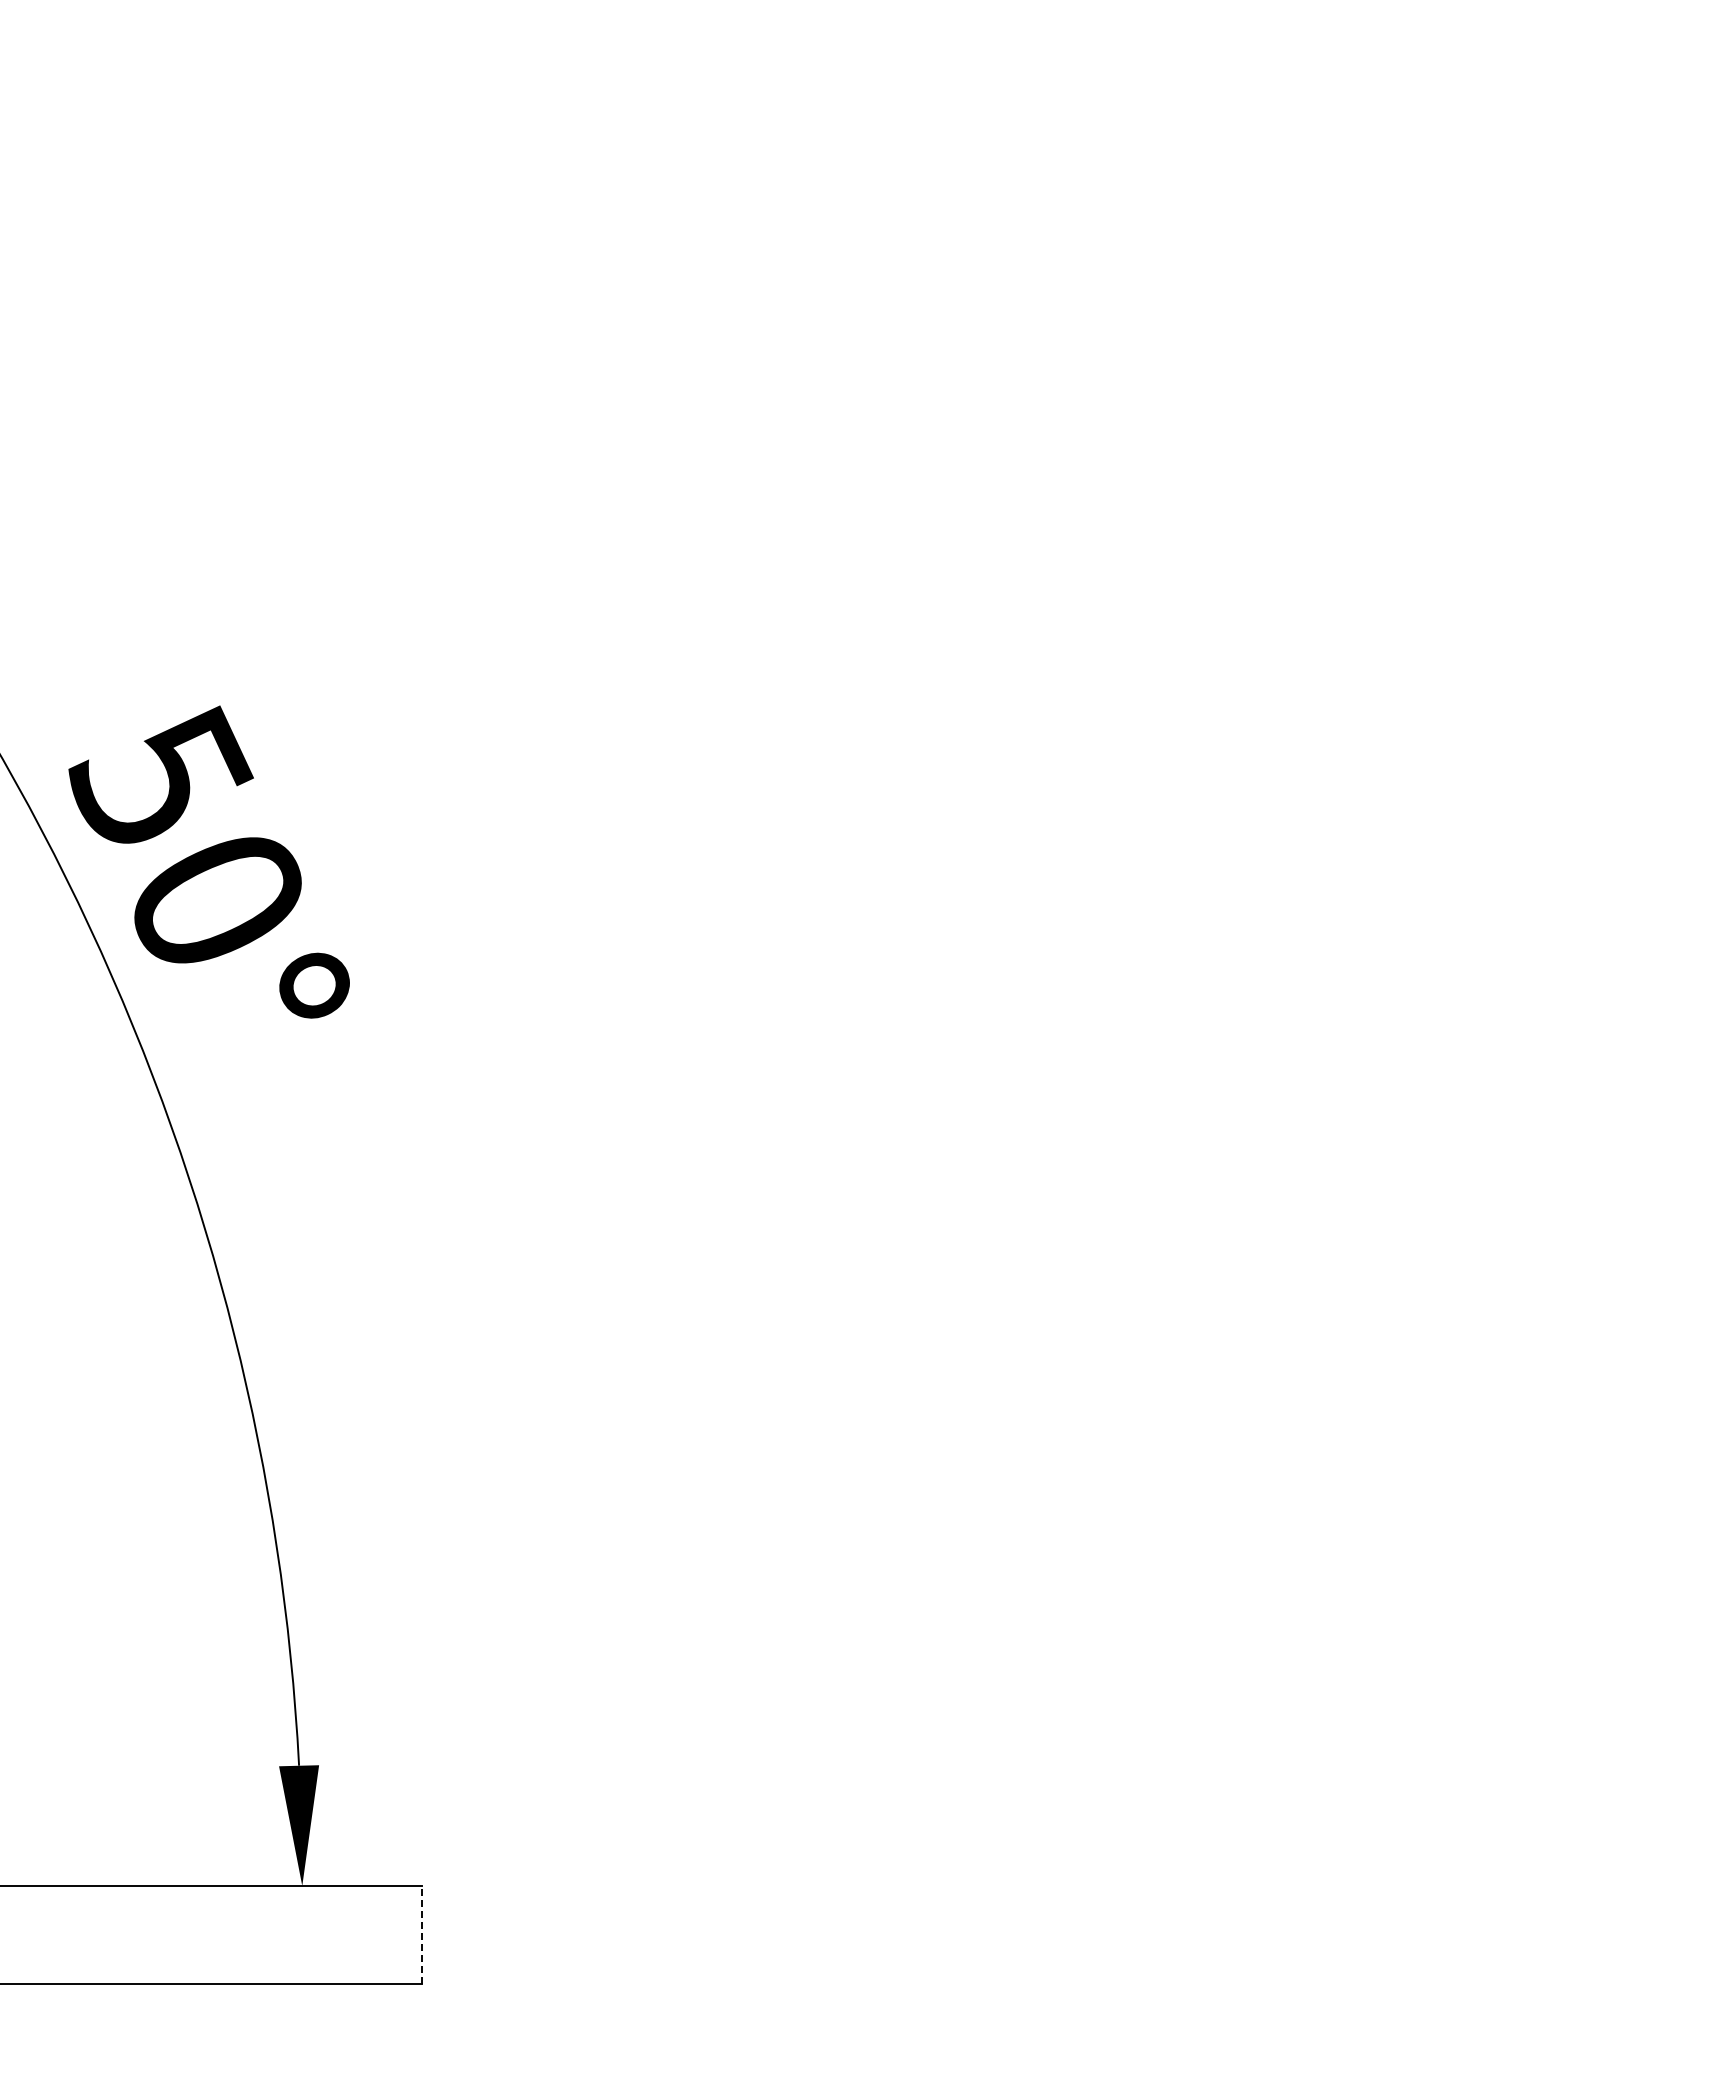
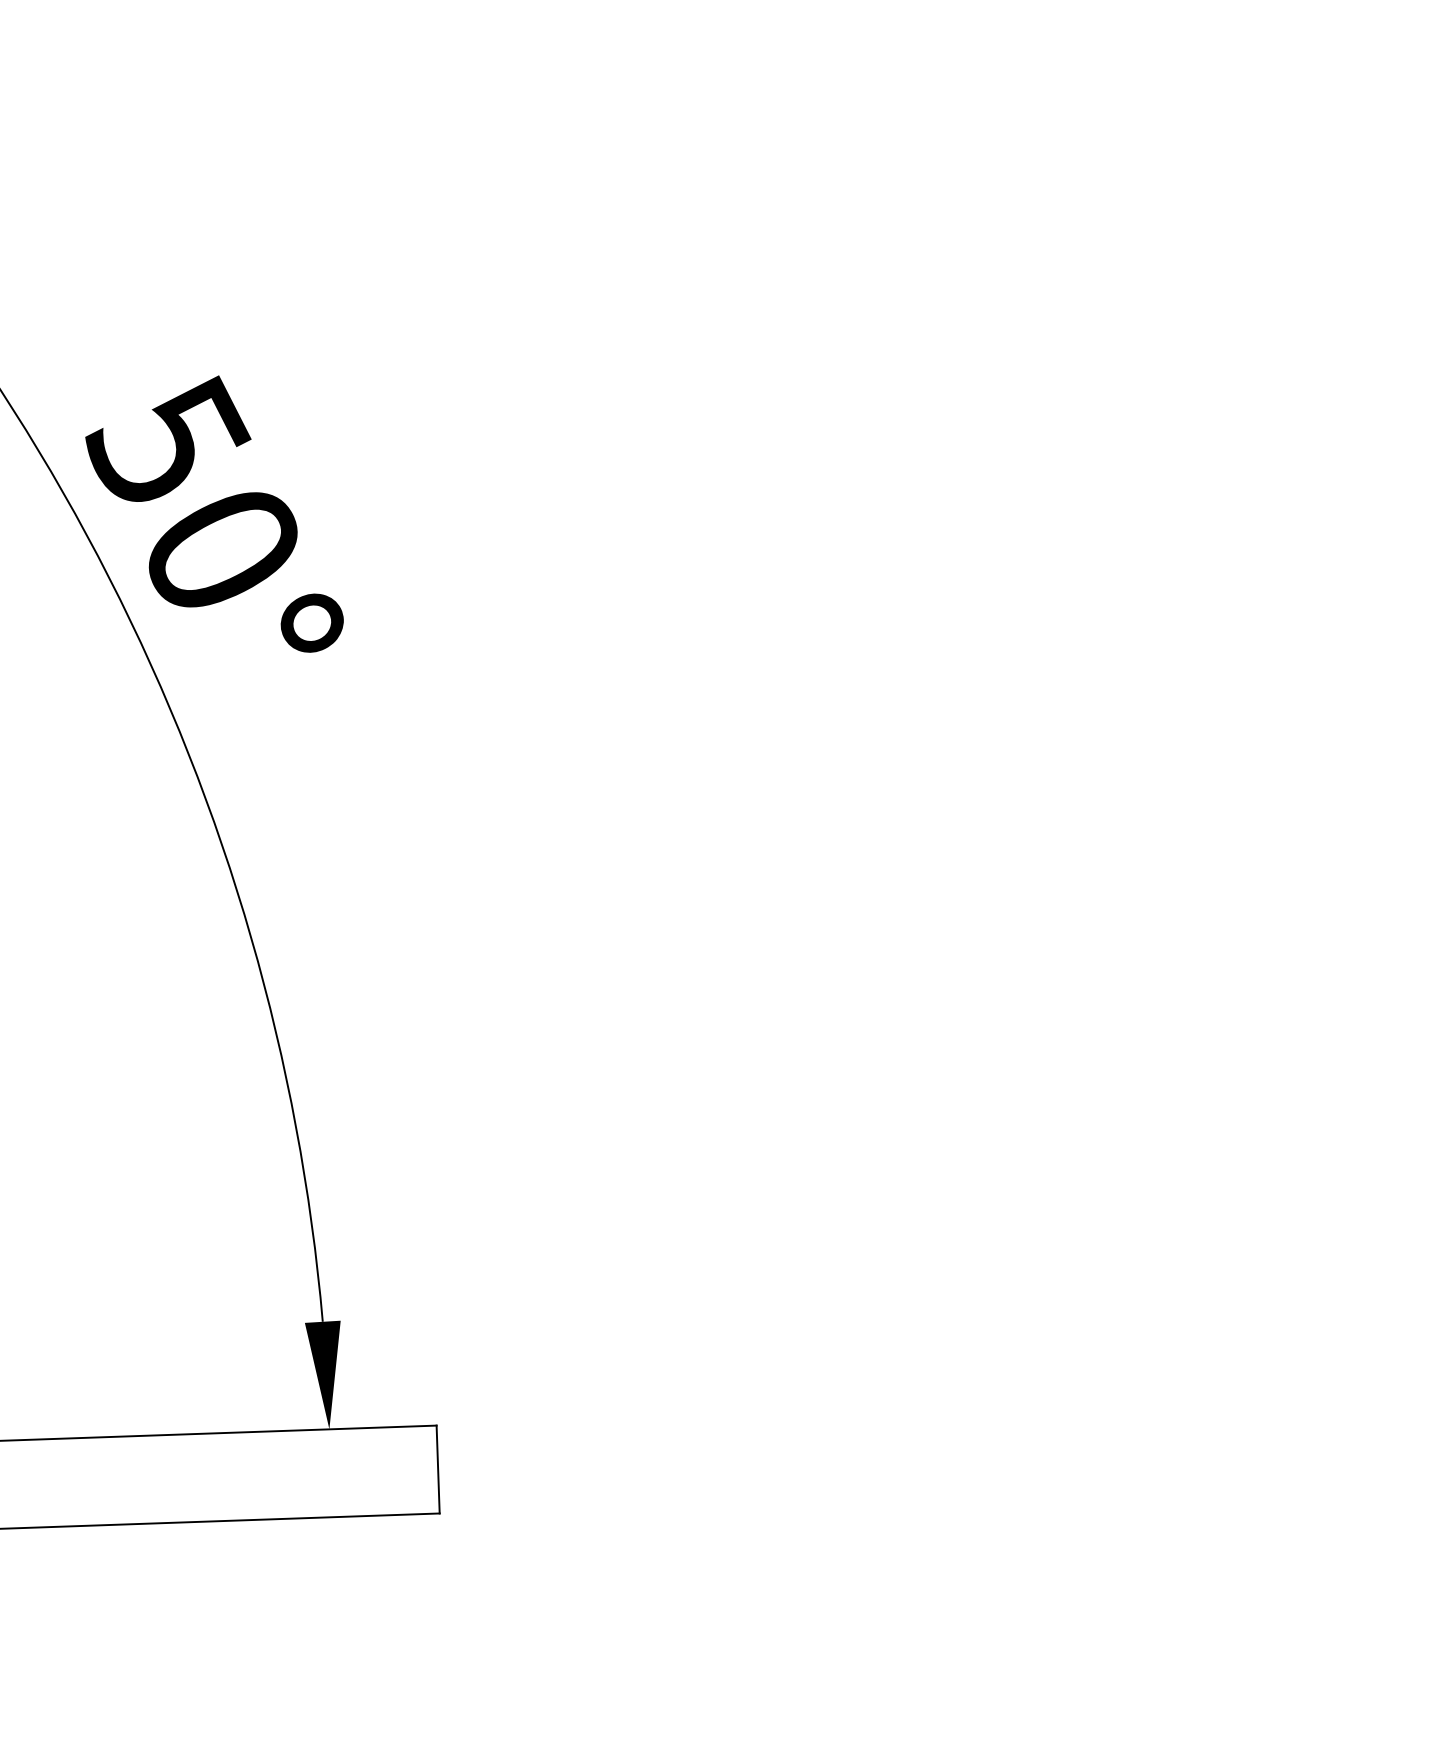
line: (422, 1934) -> (438, 1468), dashed -> solid

